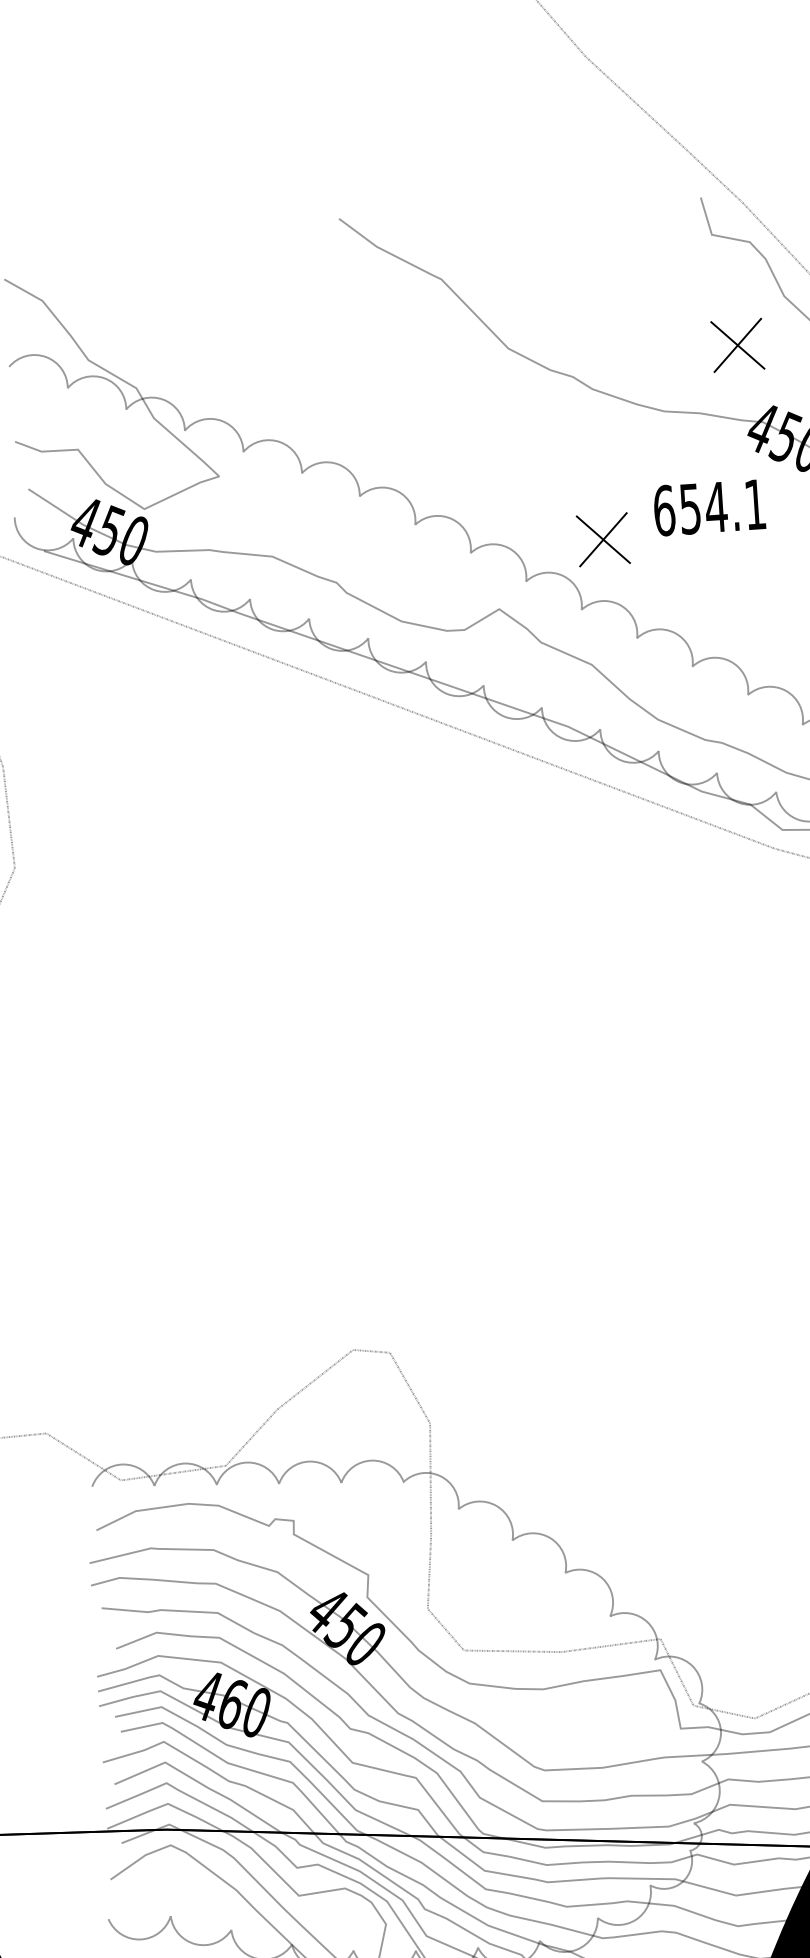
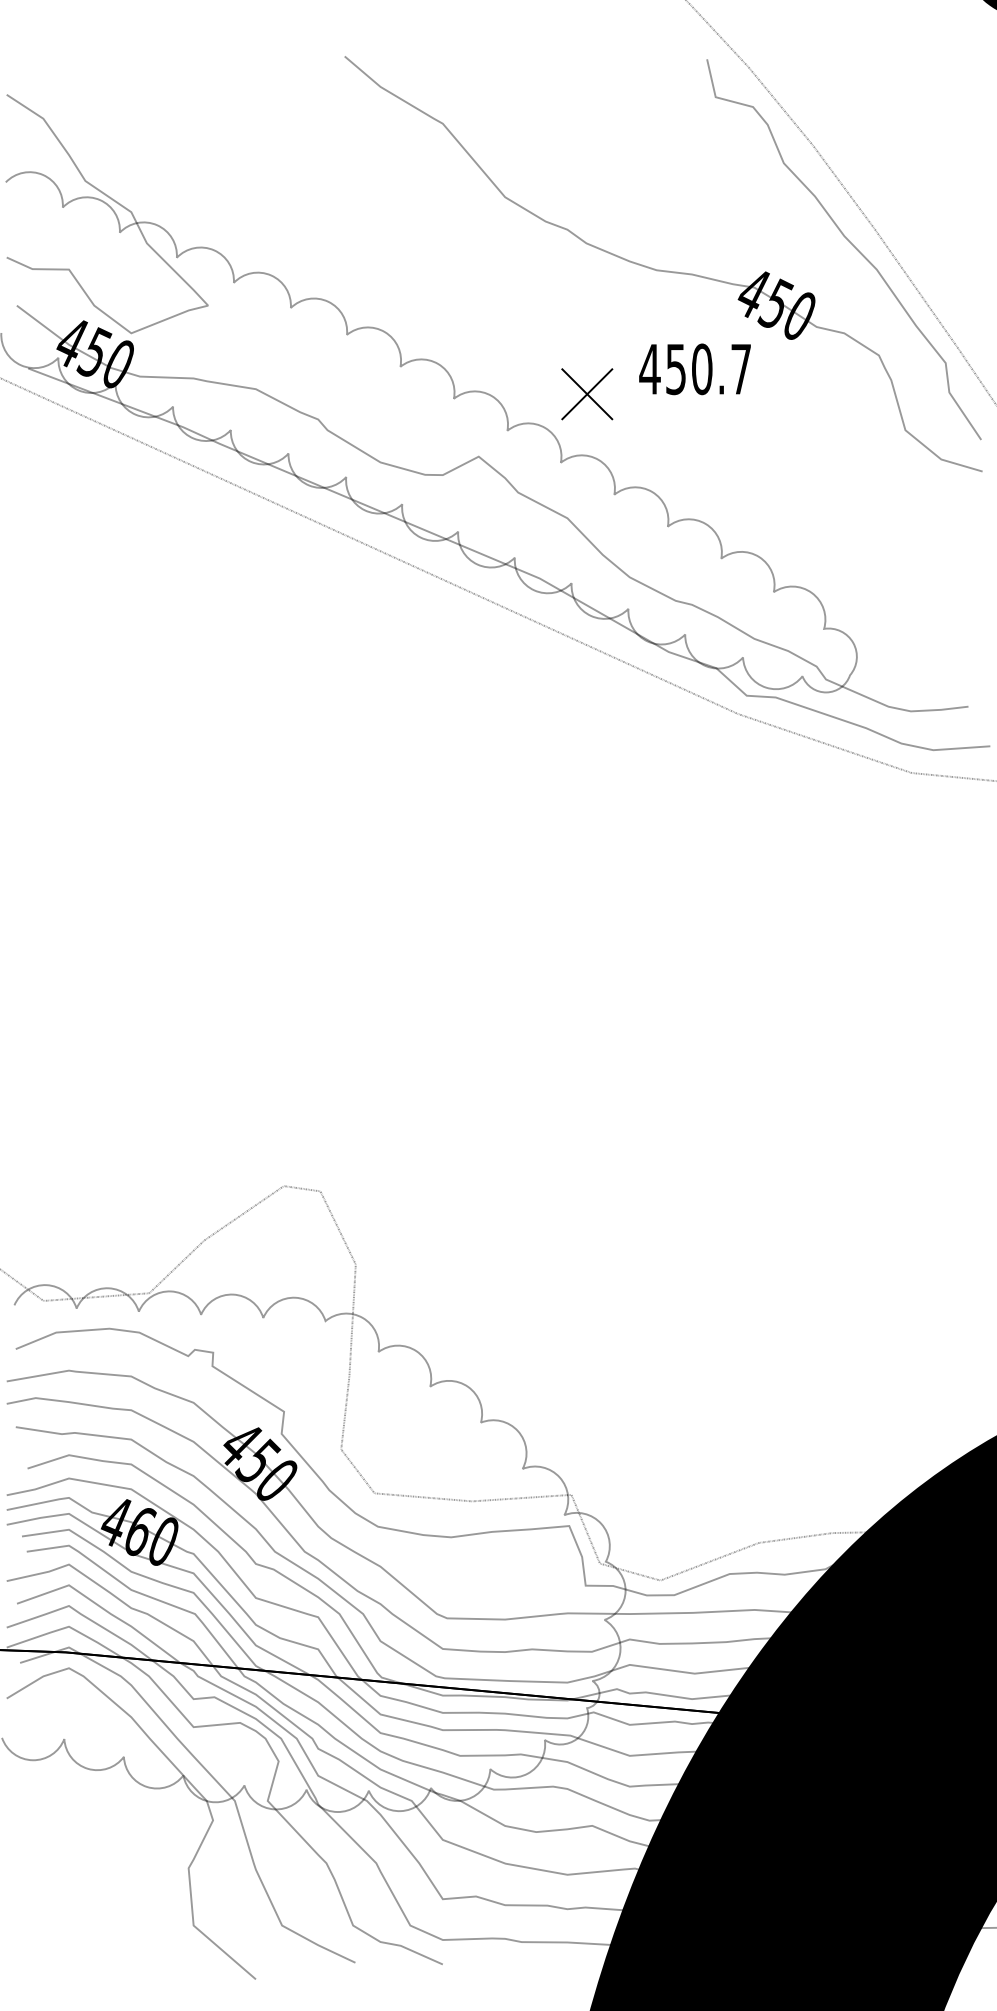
part: (738, 345) -> (734, 209), removed
text: (708, 507) -> (694, 369), 654.1 -> 450.7

